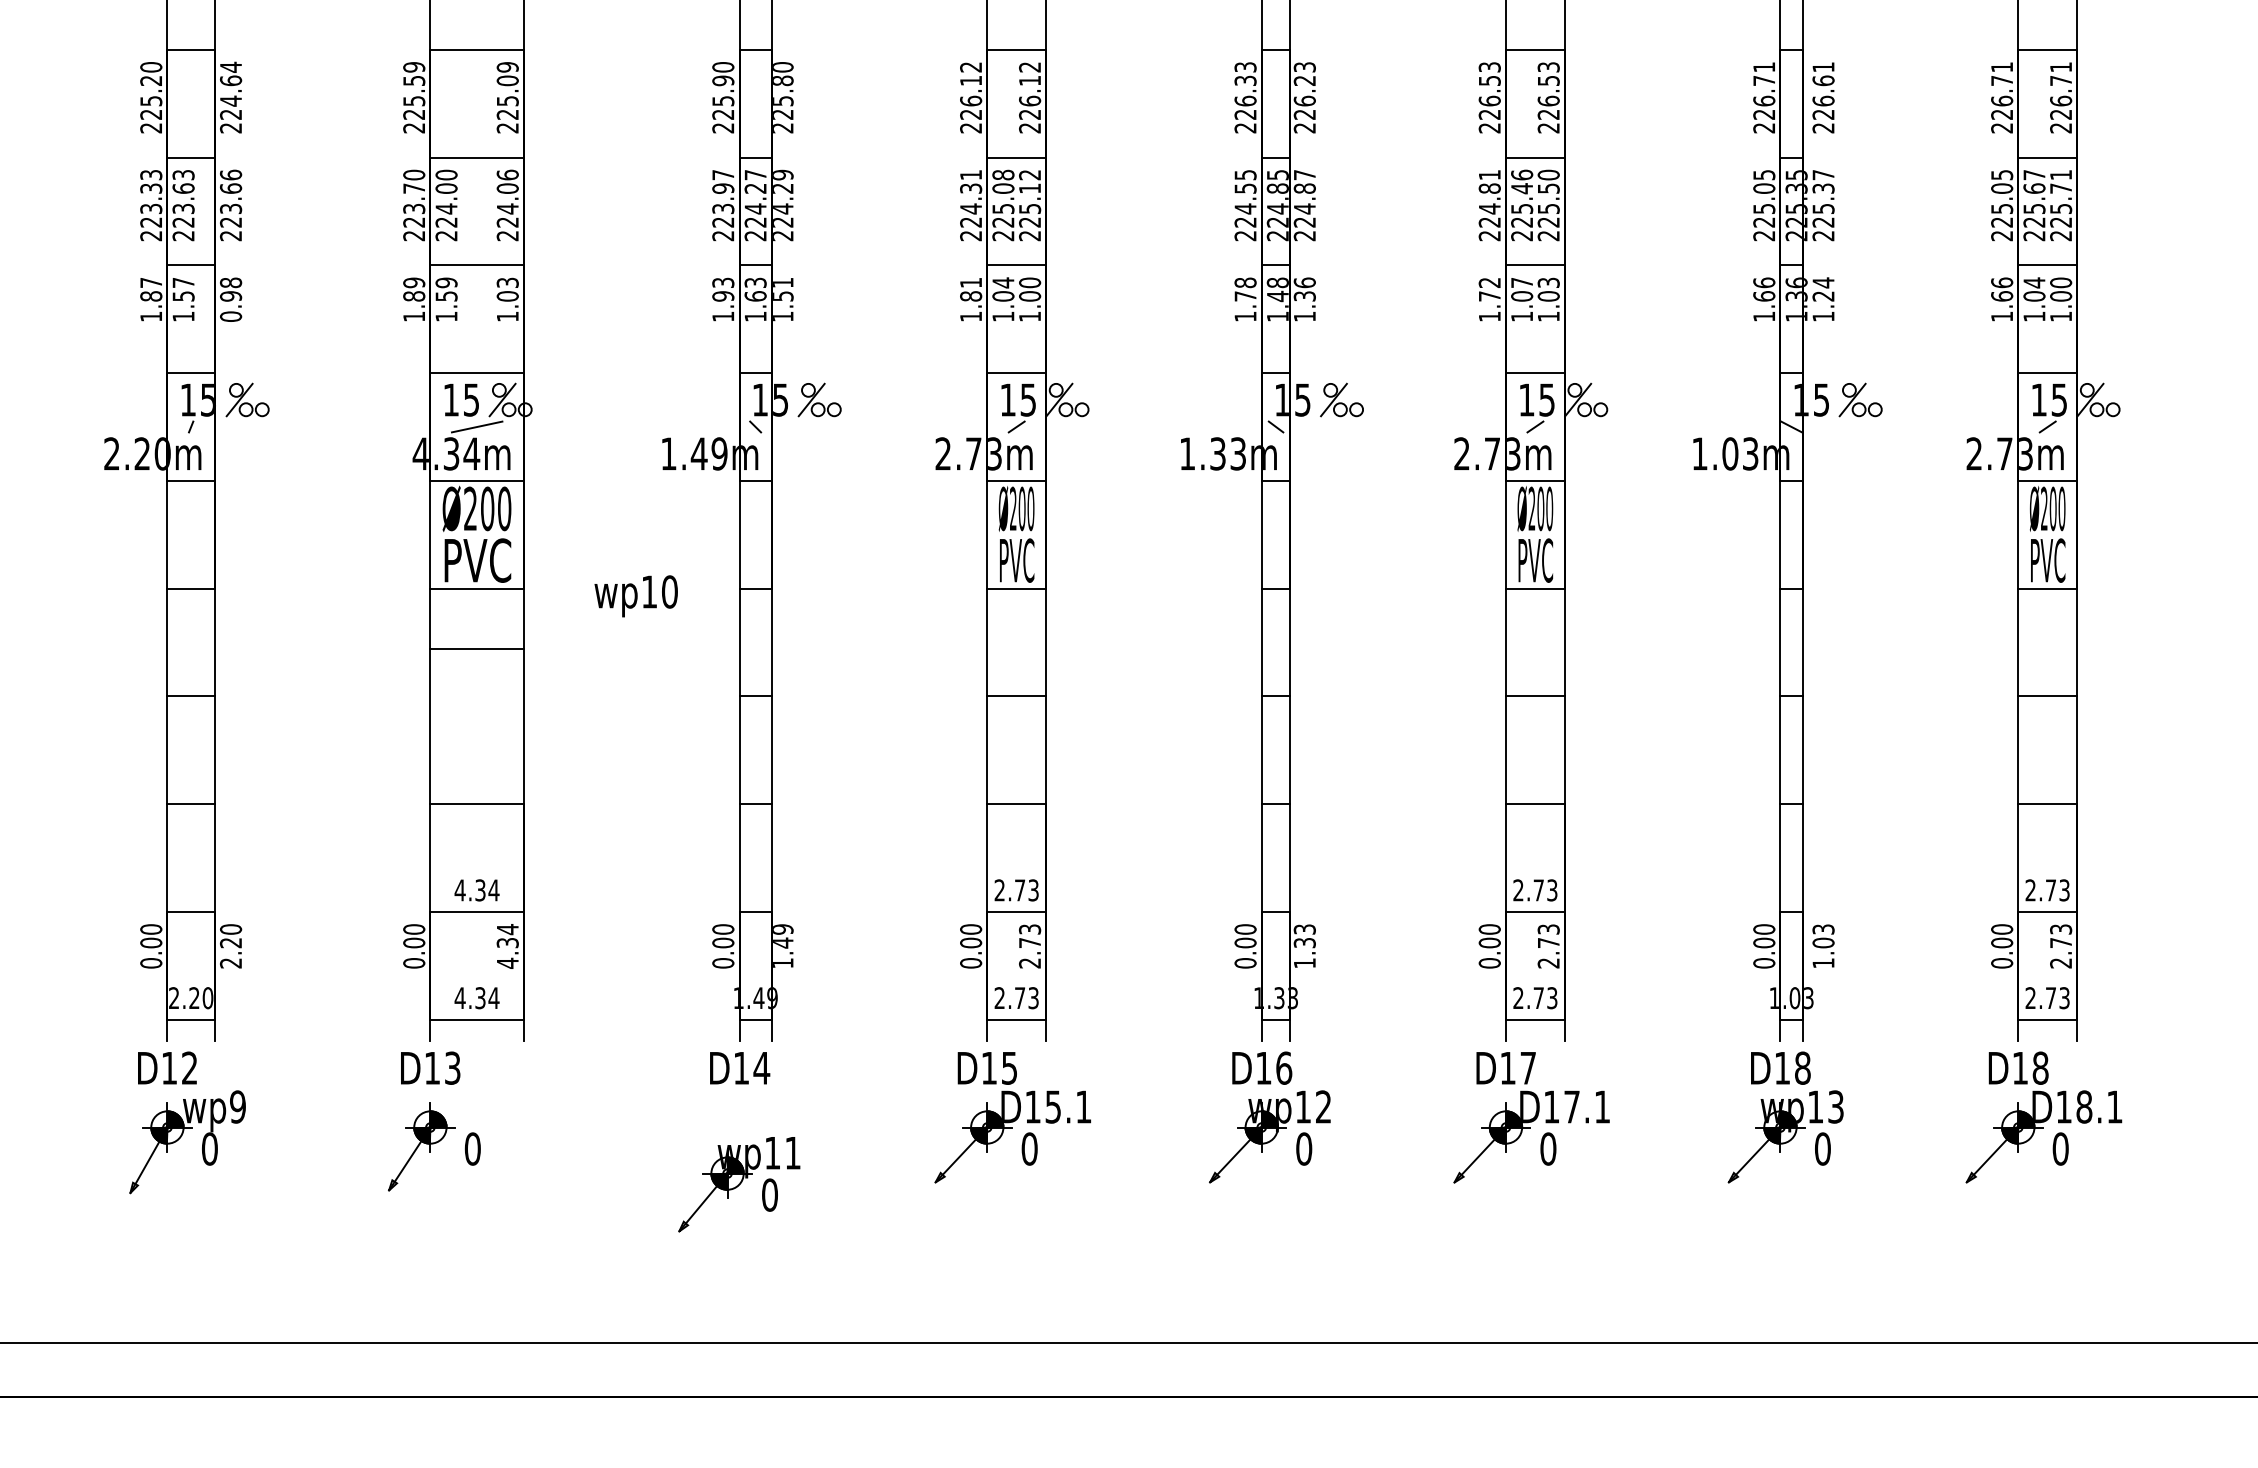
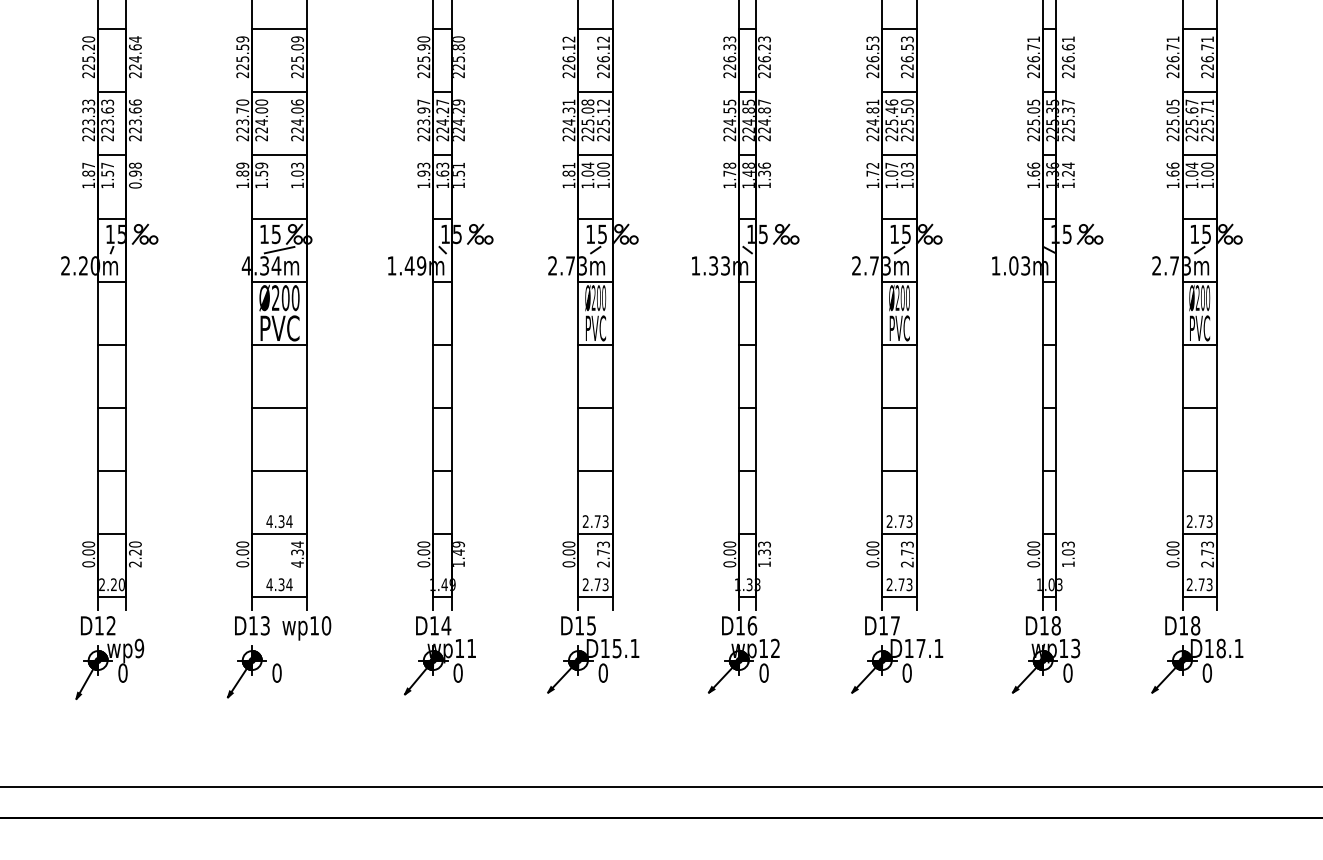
text: (635, 596) -> (306, 628), moved
line: (476, 647) -> (279, 407), moved
part: (738, 1185) -> (439, 667), moved

